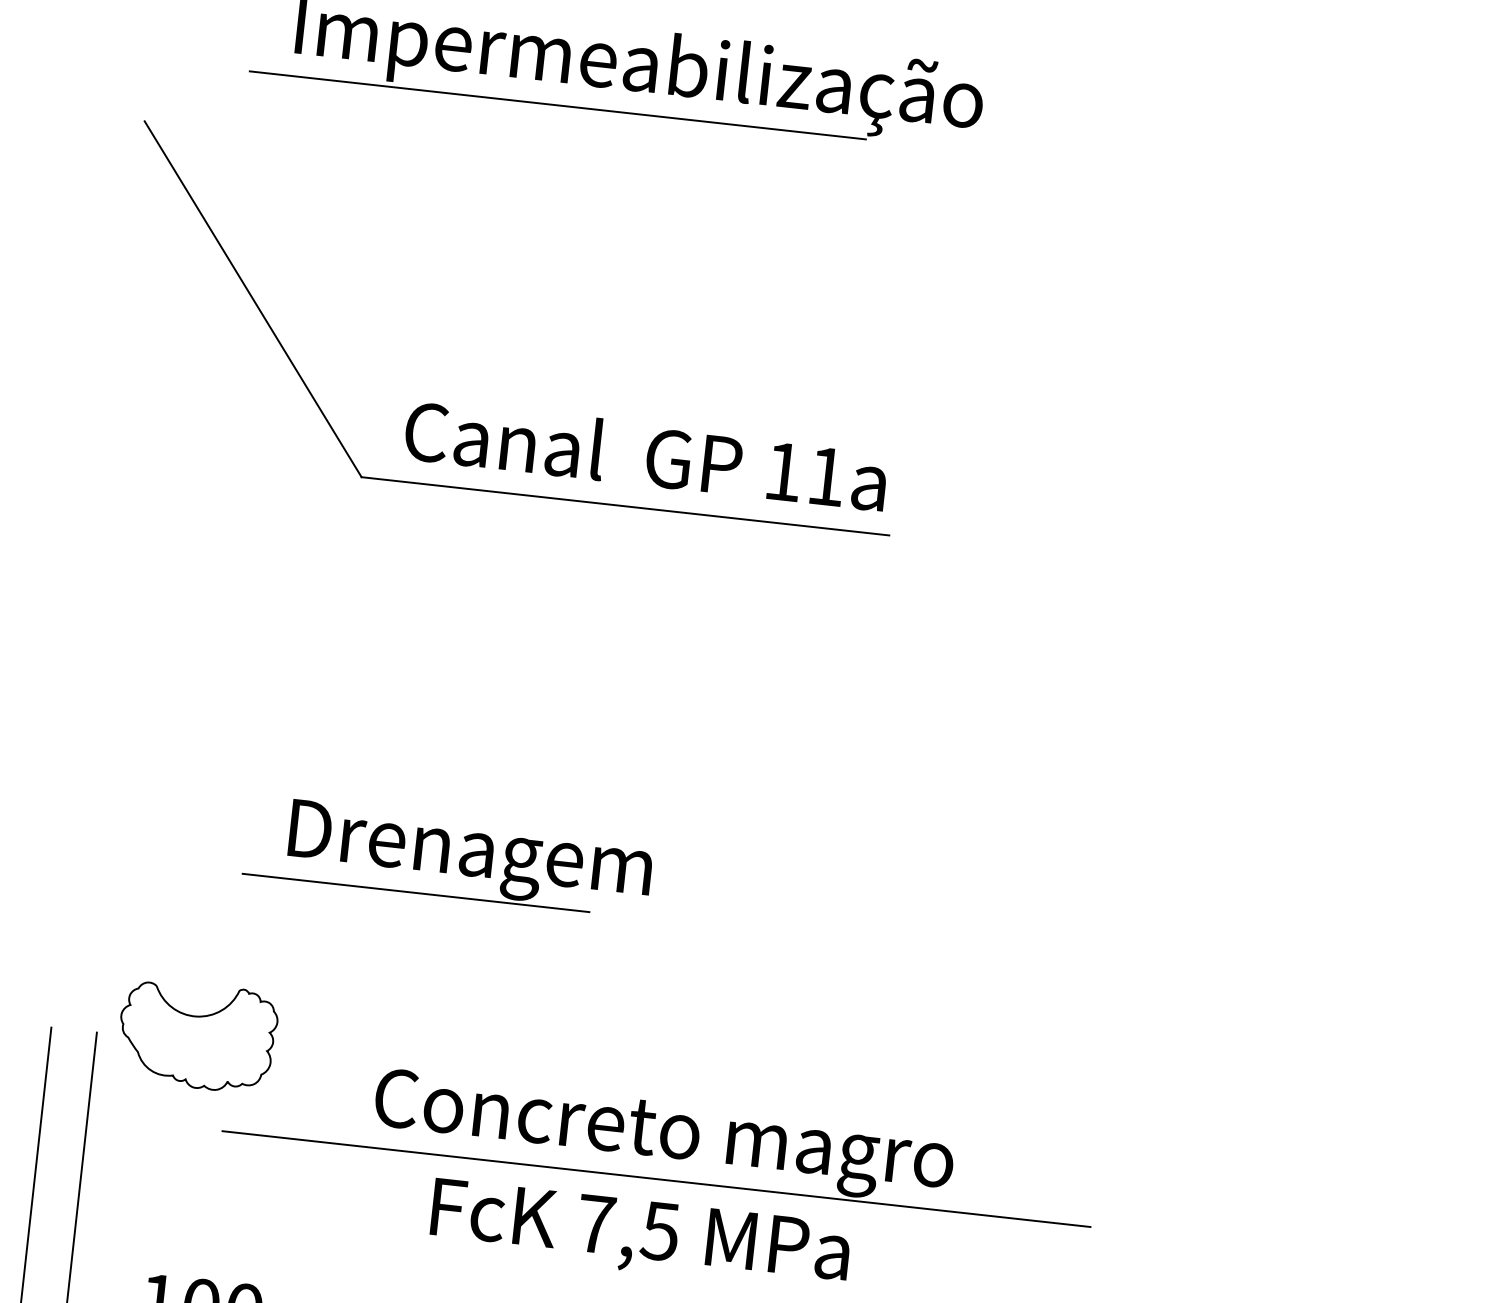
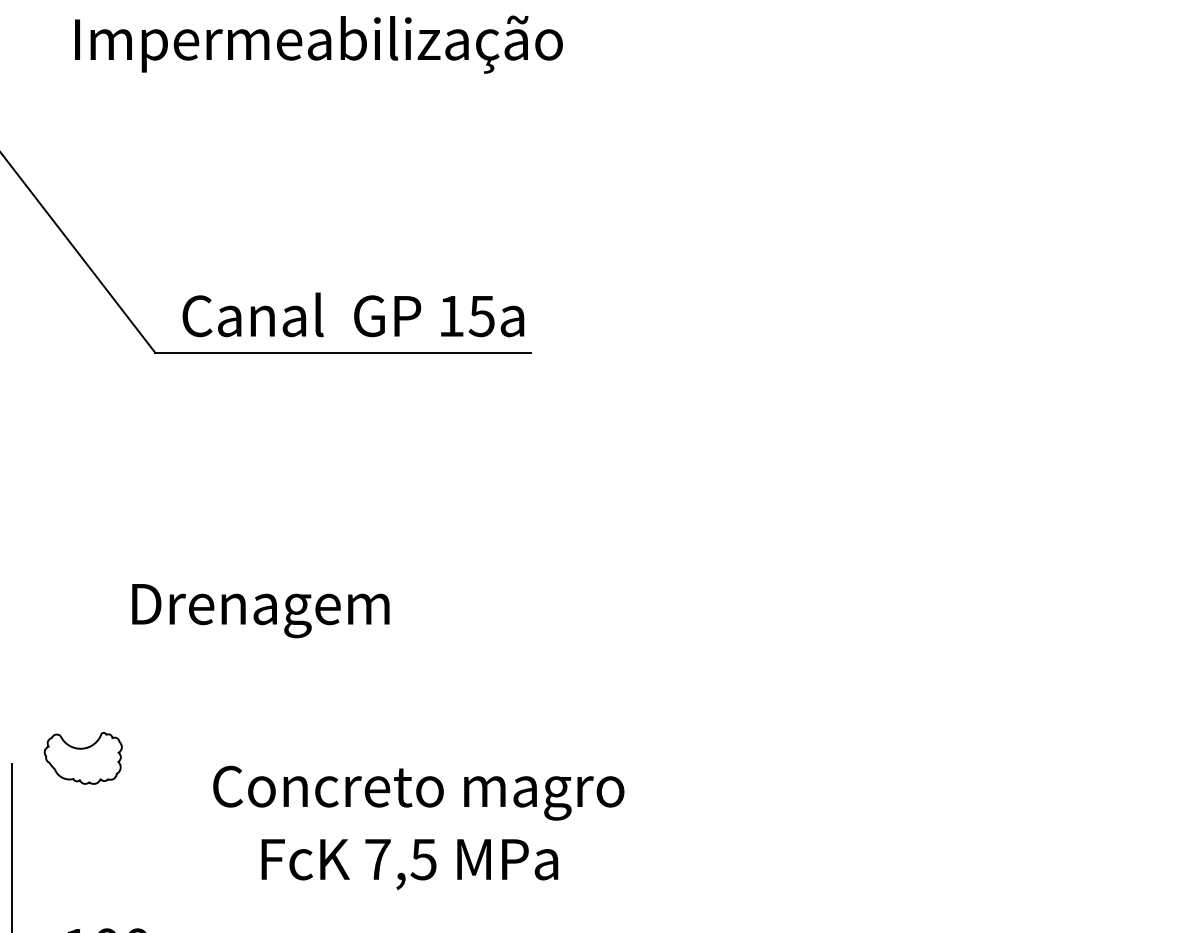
line: (558, 105) -> (264, 76), removed
text: (825, 476) -> (481, 316), 11 -> 15
line: (415, 892) -> (225, 640), removed
part: (197, 1036) -> (83, 758), size x0.7
line: (655, 1179) -> (416, 823), removed

